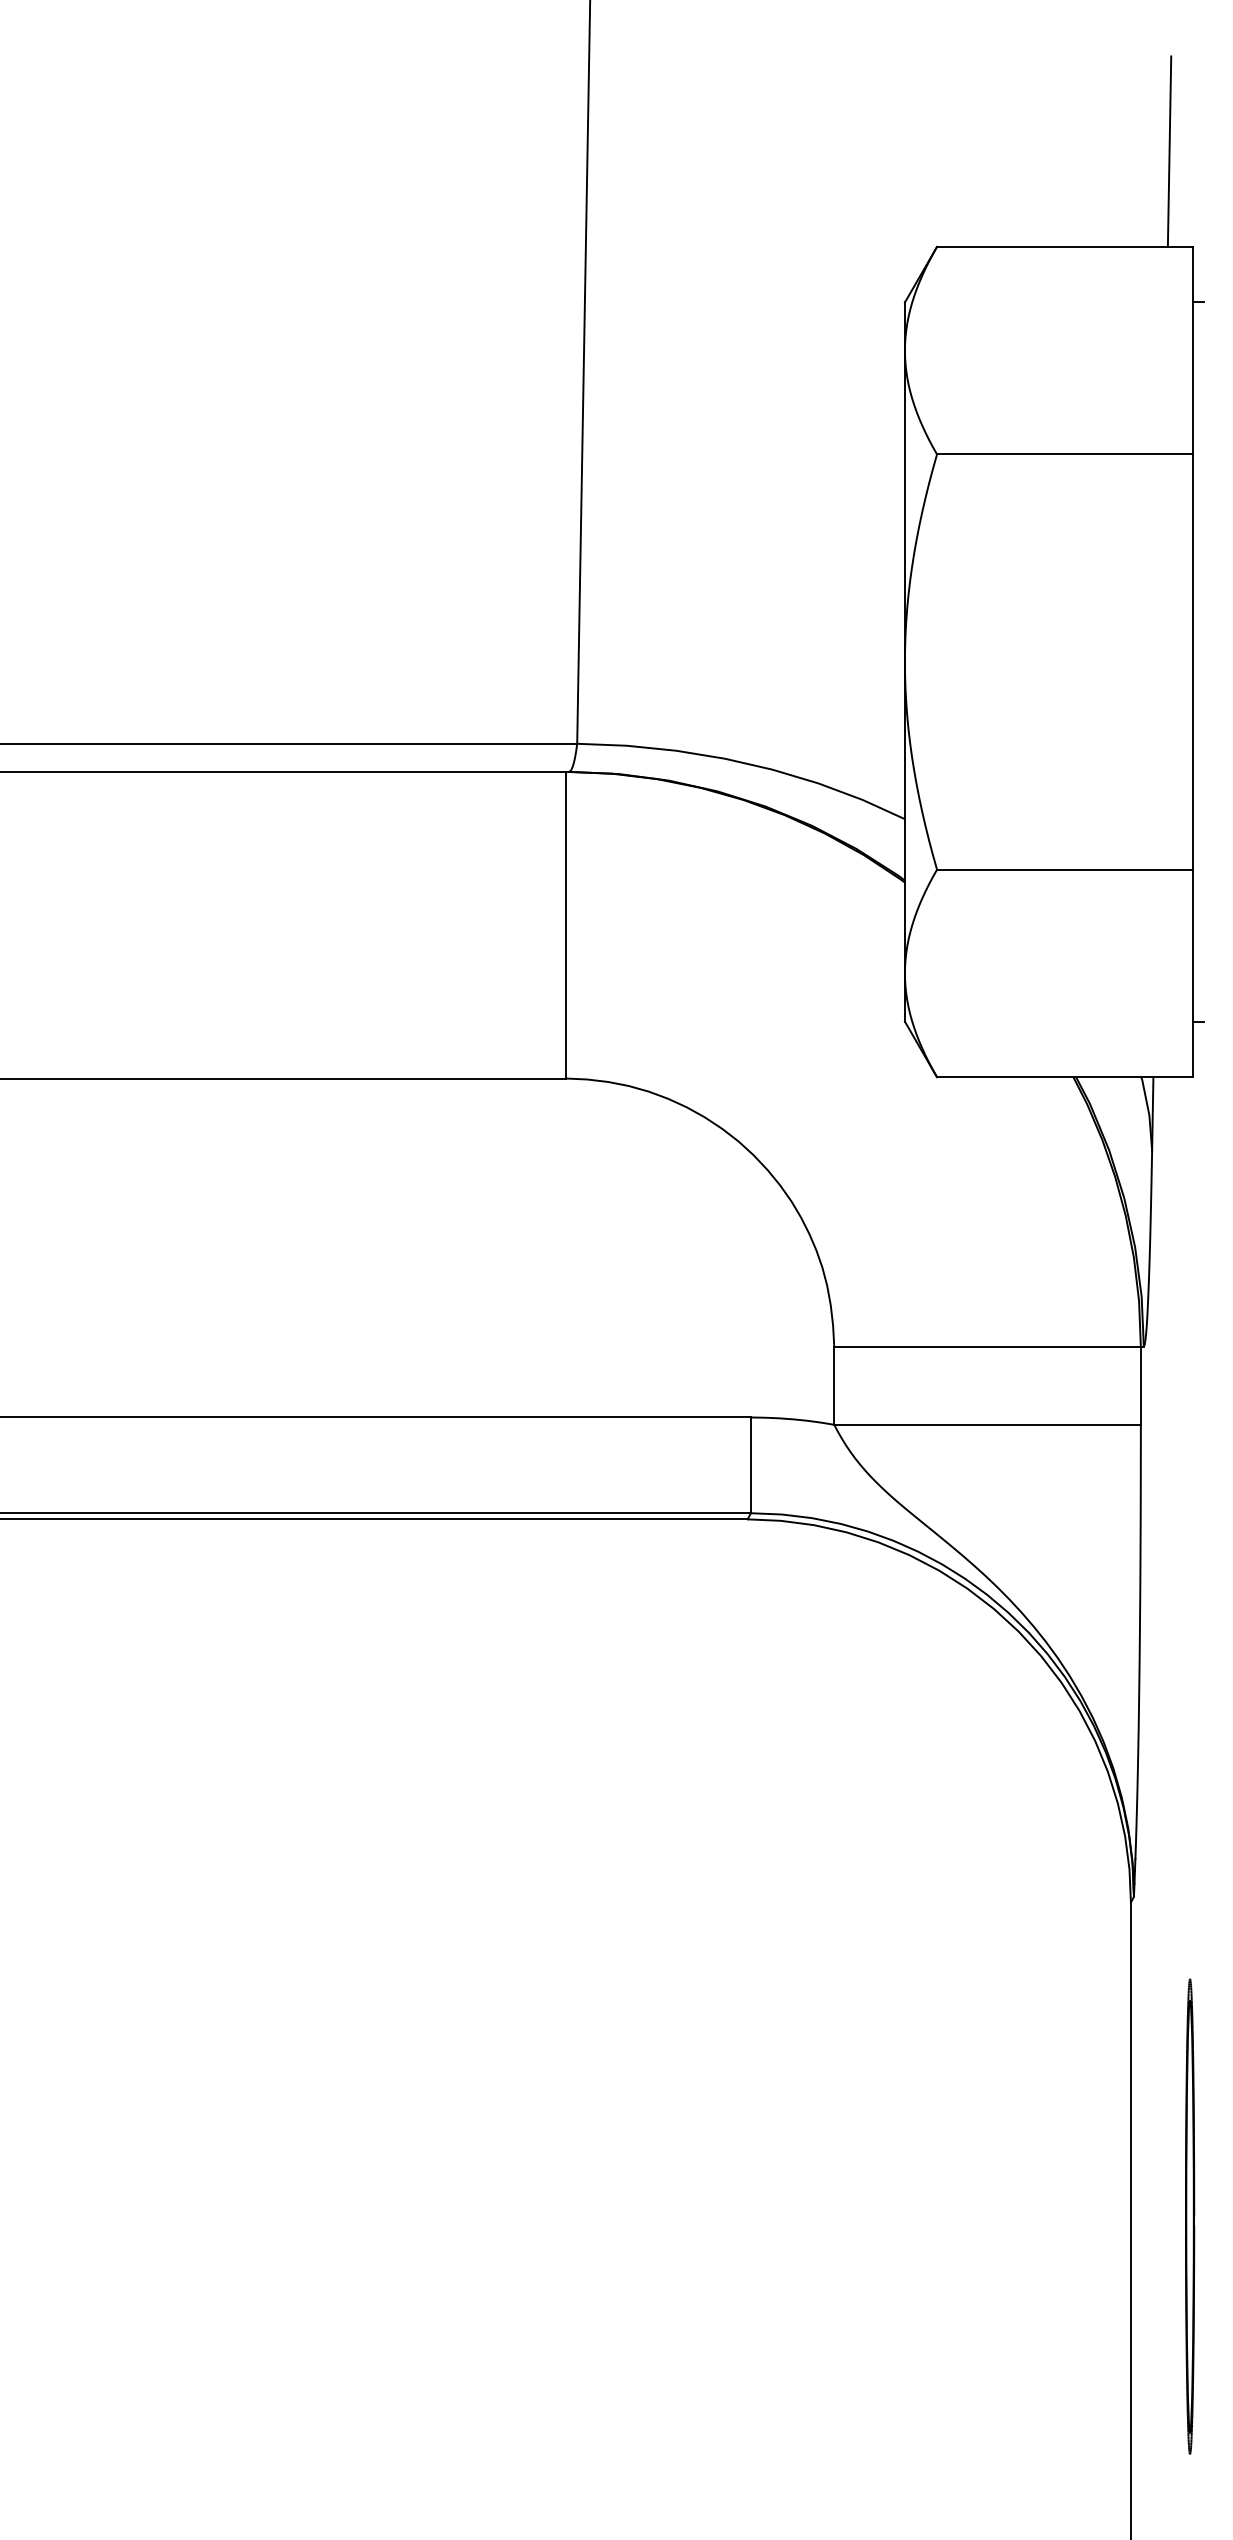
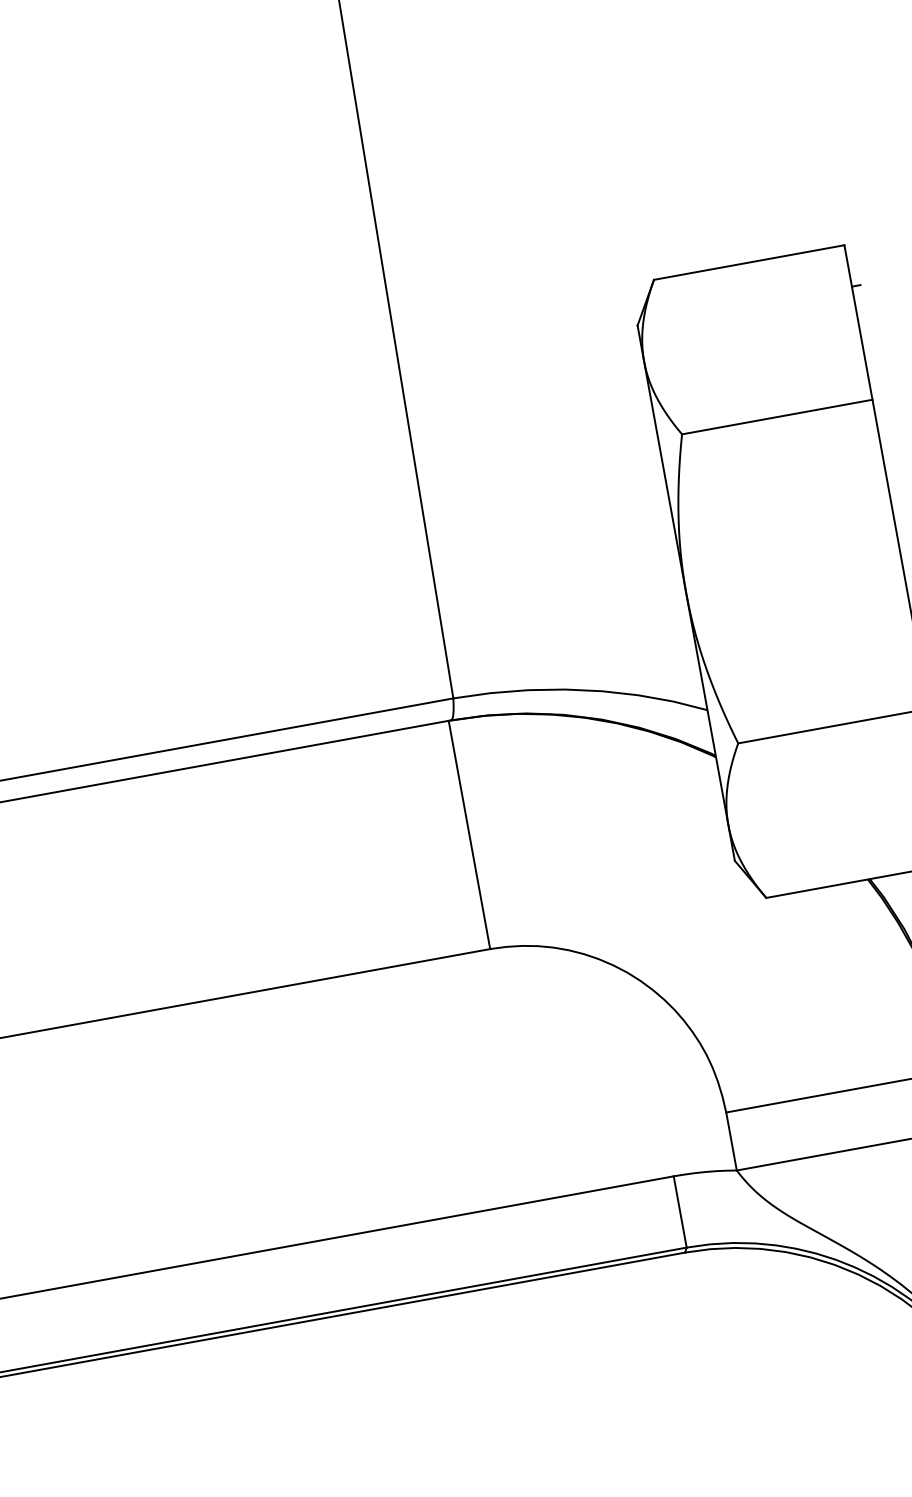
line: (1169, 151) -> (814, 177), removed

